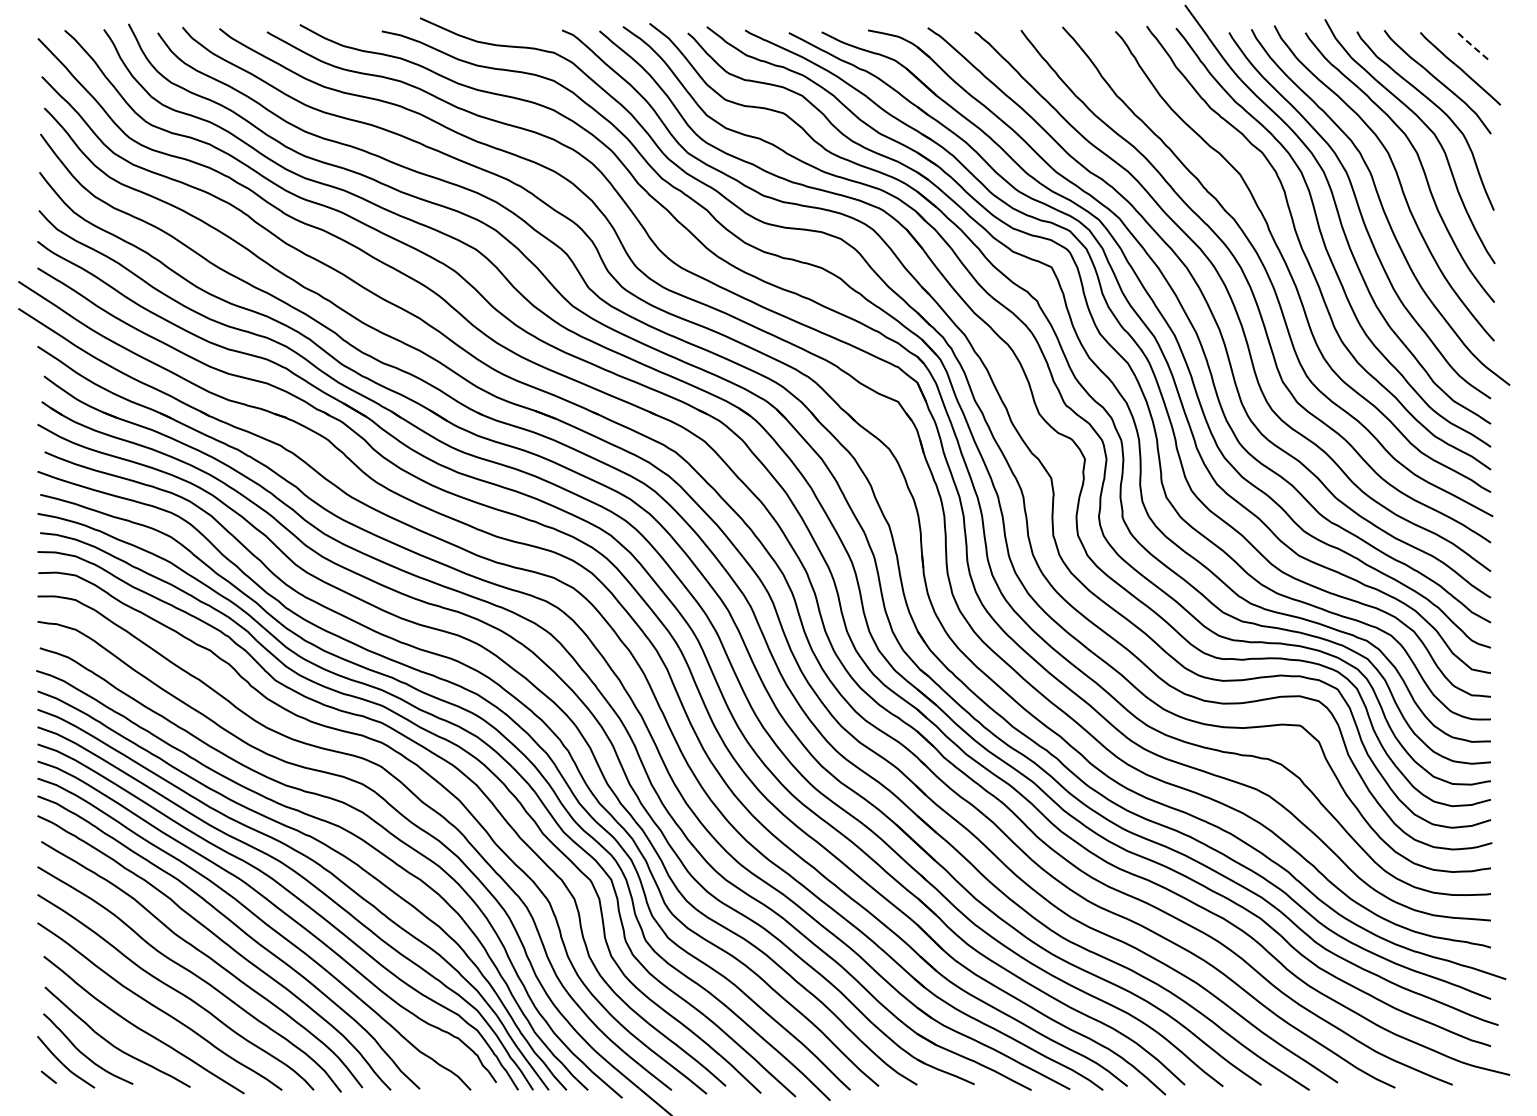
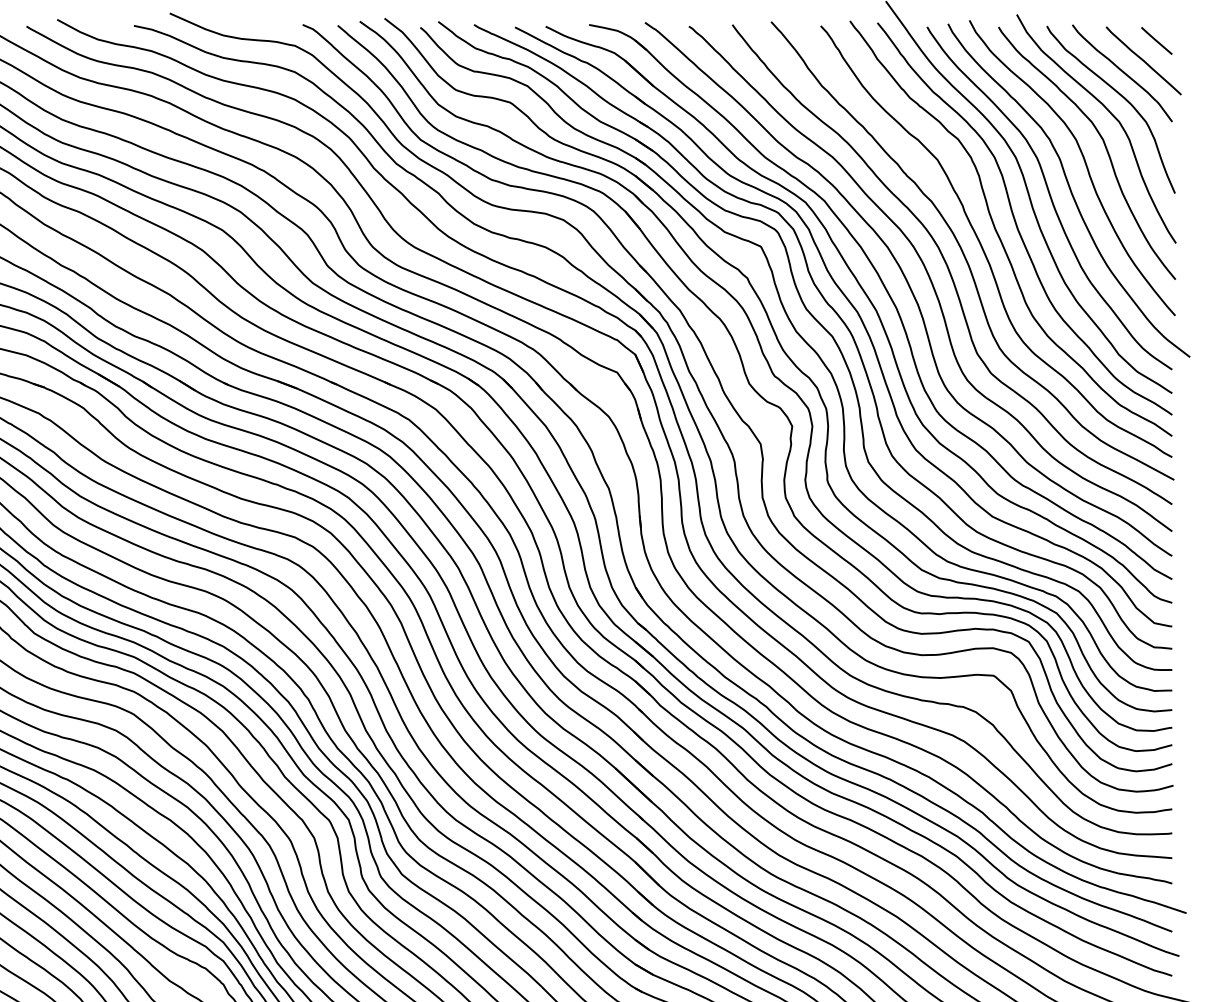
line: (1474, 47) -> (1156, 40), dashed -> solid

